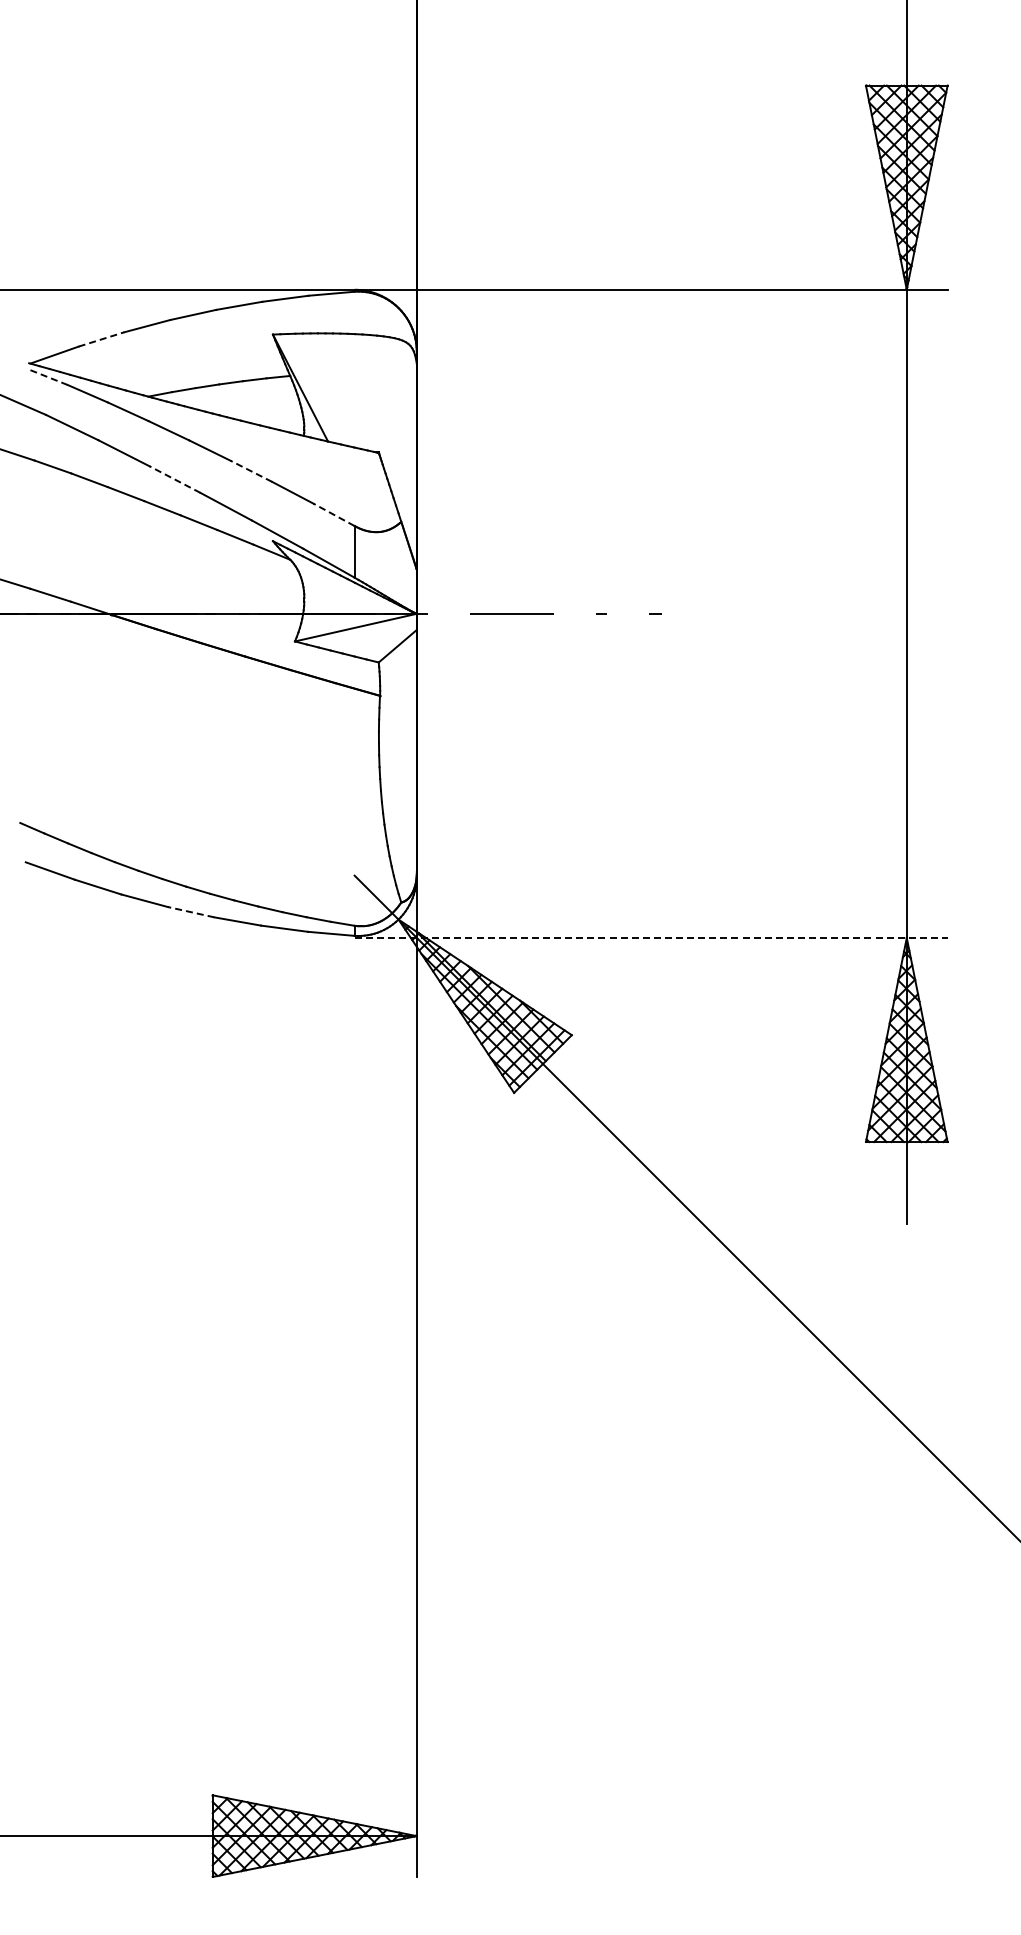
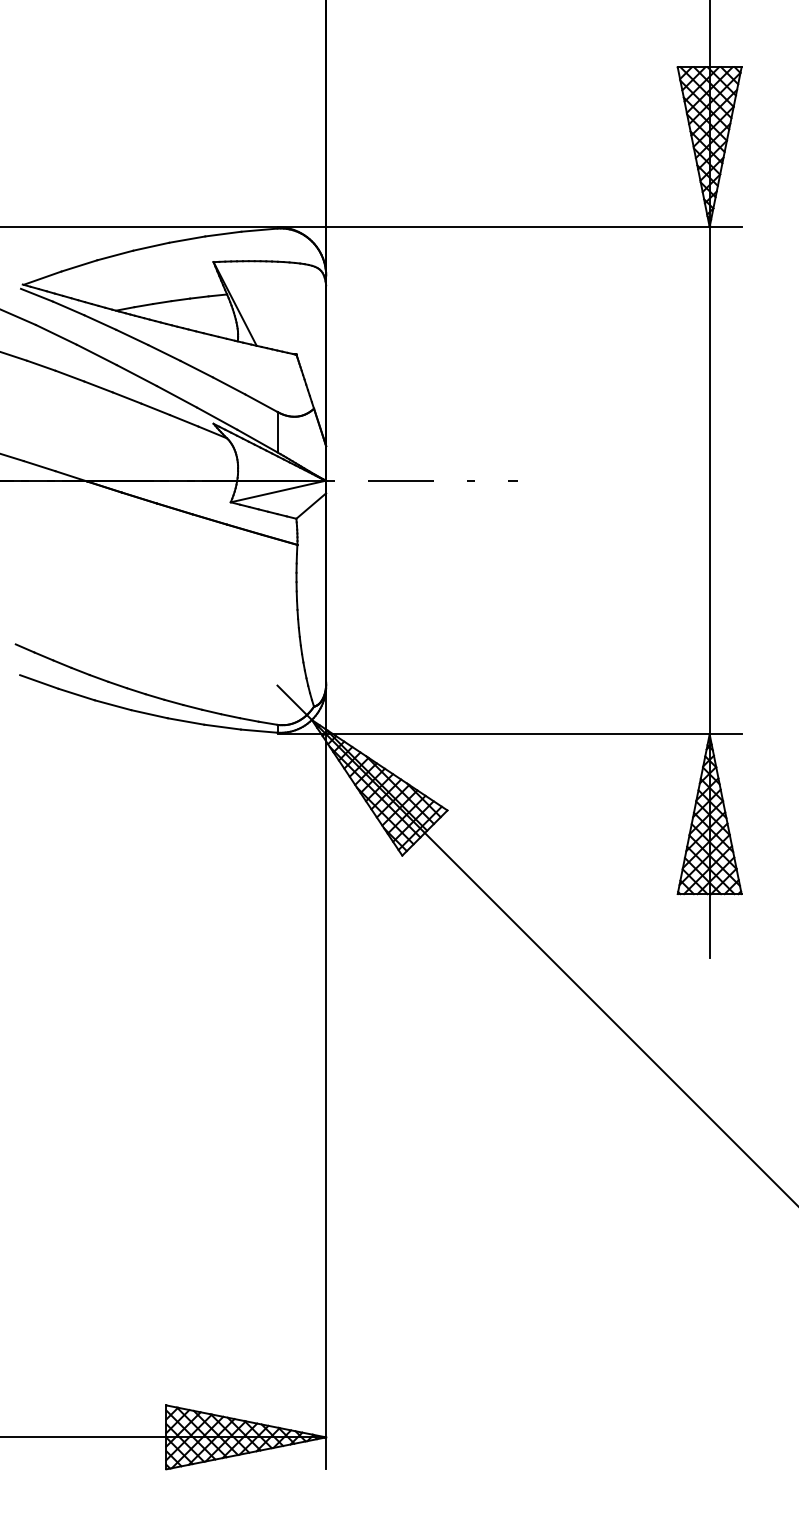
line: (101, 339) -> (79, 265), dashed -> solid
line: (46, 376) -> (36, 294), dashed -> solid
line: (251, 471) -> (196, 369), dashed -> solid
line: (174, 479) -> (136, 375), dashed -> solid
line: (333, 514) -> (260, 402), dashed -> solid
line: (191, 912) -> (149, 714), dashed -> solid
line: (651, 937) -> (509, 734), dashed -> solid

